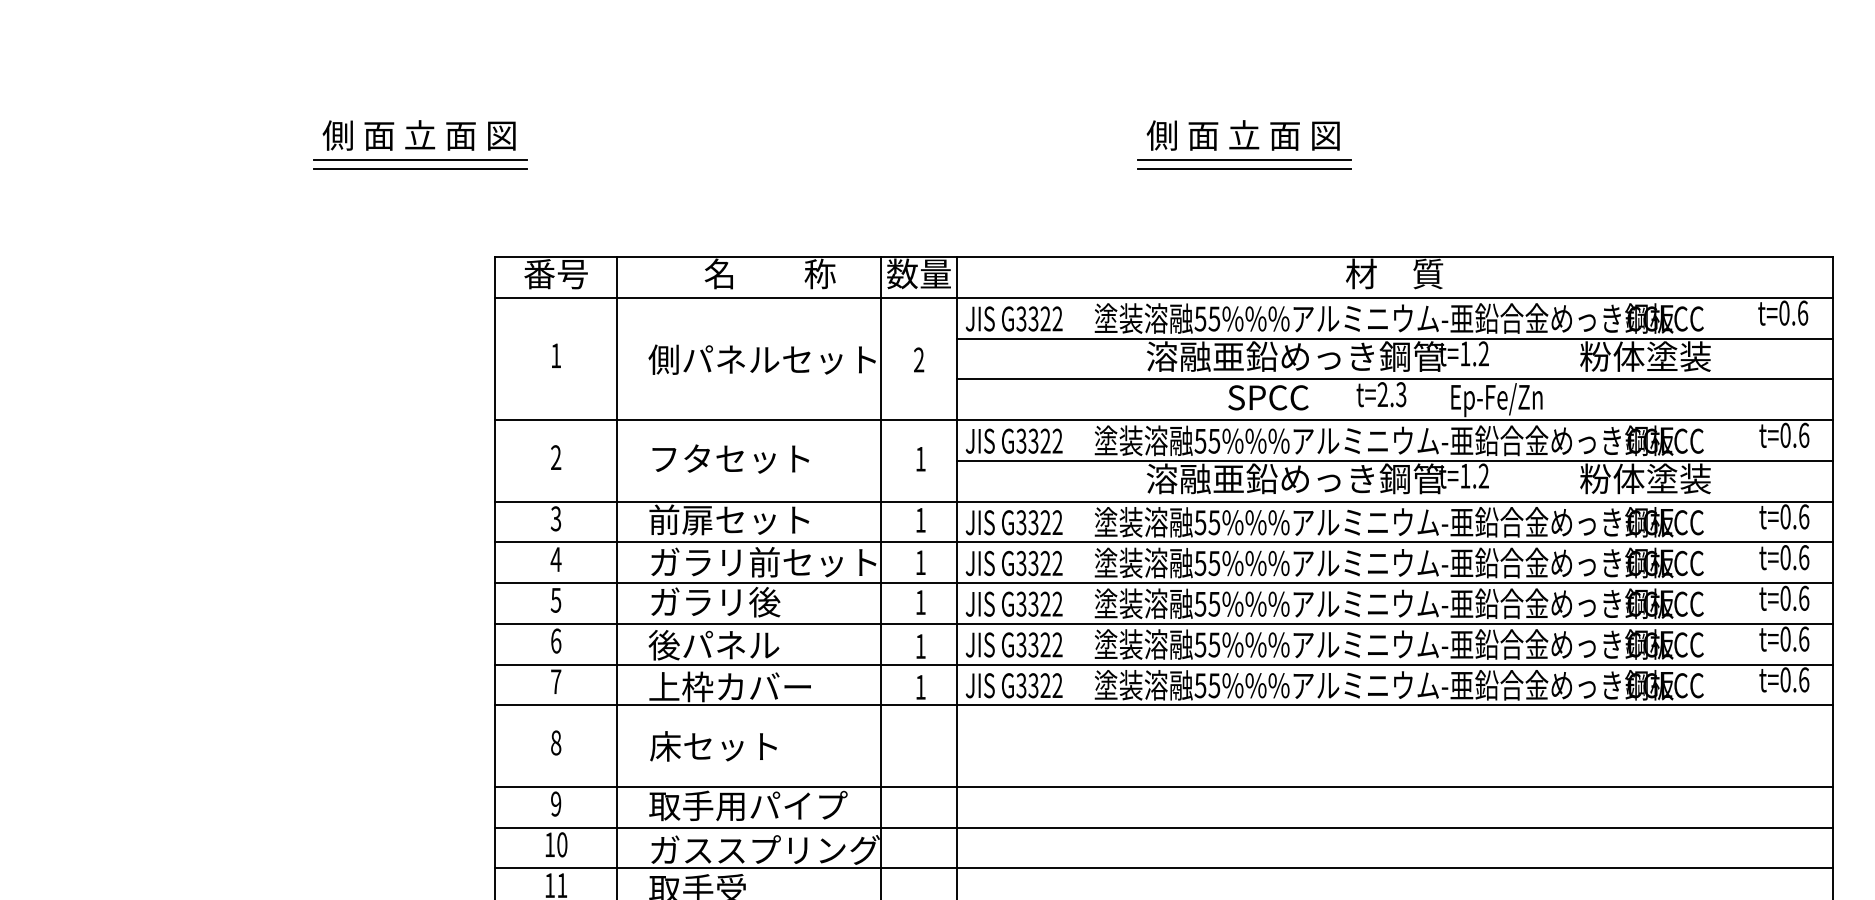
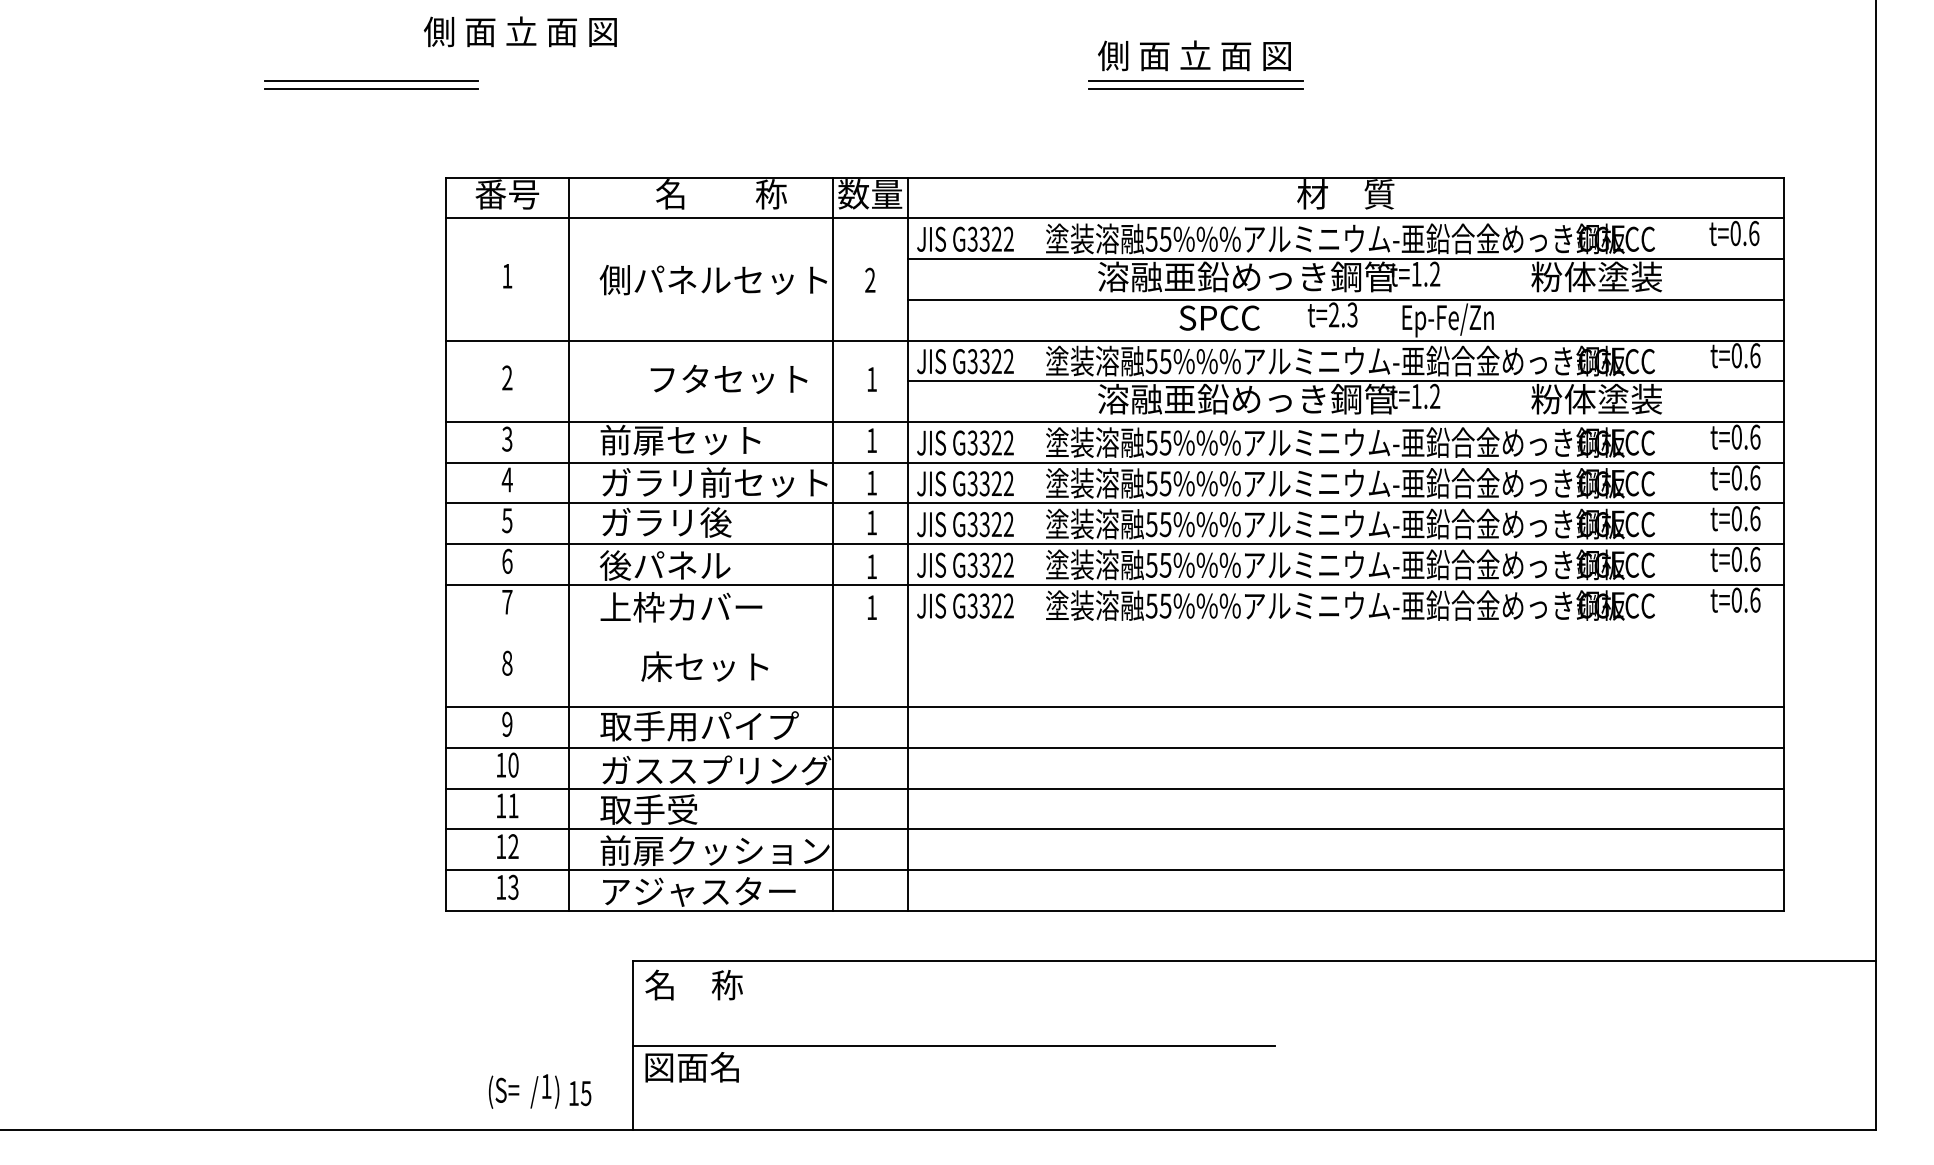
text: (418, 135) -> (519, 31), moved
text: (730, 458) -> (728, 378), moved
line: (1164, 705) -> (1115, 625), removed
text: (713, 746) -> (704, 666), moved

